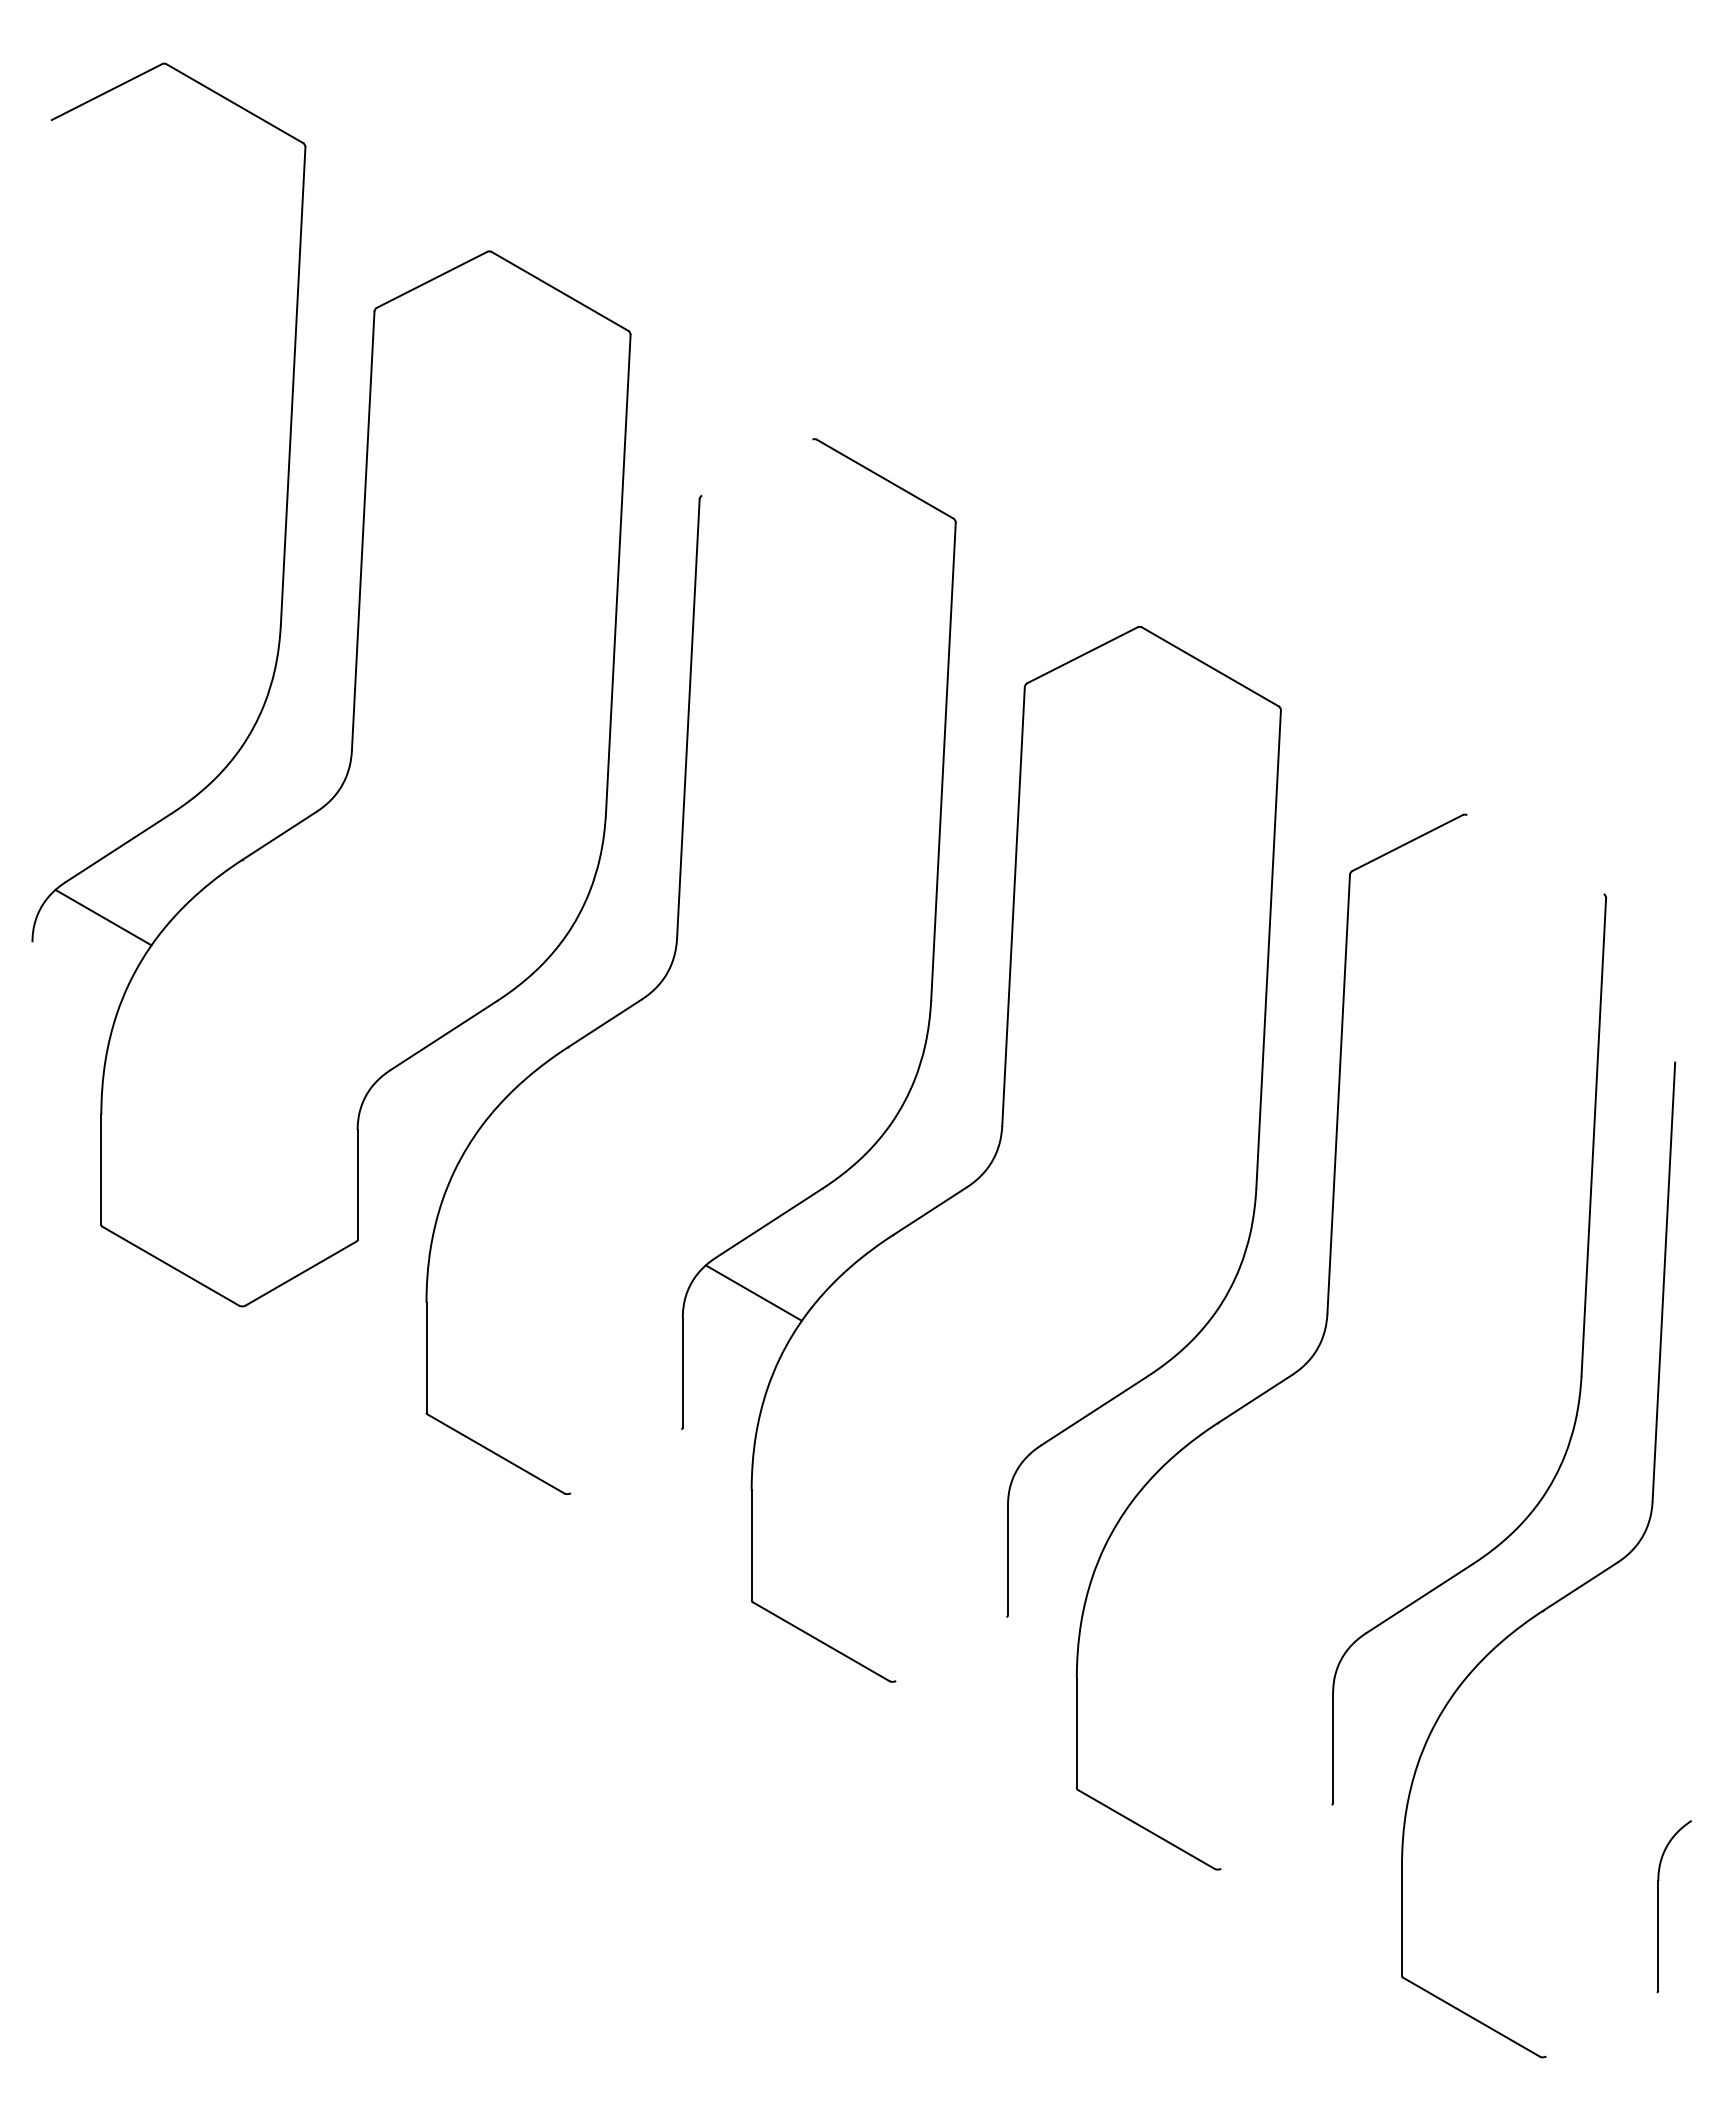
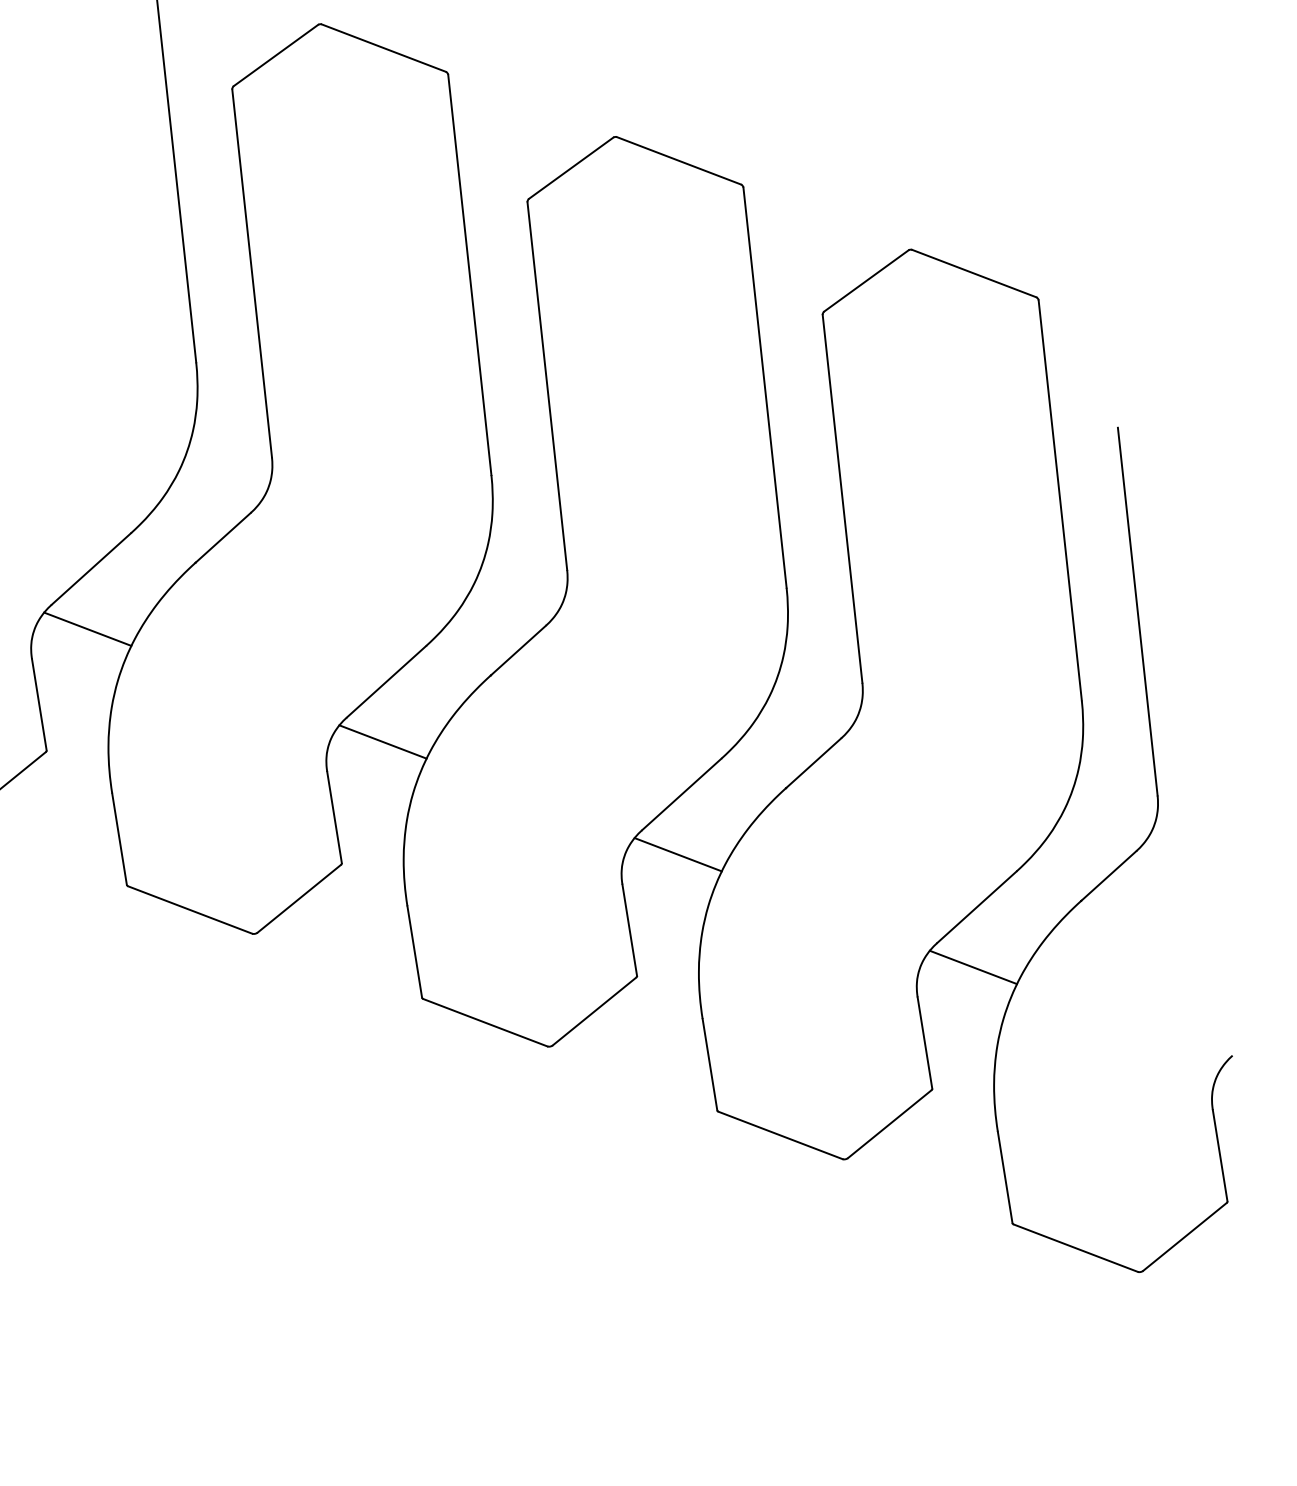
line: (757, 467) -> (276, 55), added
line: (1535, 854) -> (974, 273), added
line: (428, 1105) -> (87, 629), added
line: (625, 1461) -> (298, 899), added
line: (1079, 1480) -> (678, 854), added
line: (951, 1648) -> (594, 1011), added
line: (1404, 1668) -> (973, 967), added
line: (1276, 1836) -> (889, 1123), added
line: (1601, 2024) -> (1184, 1236), added

